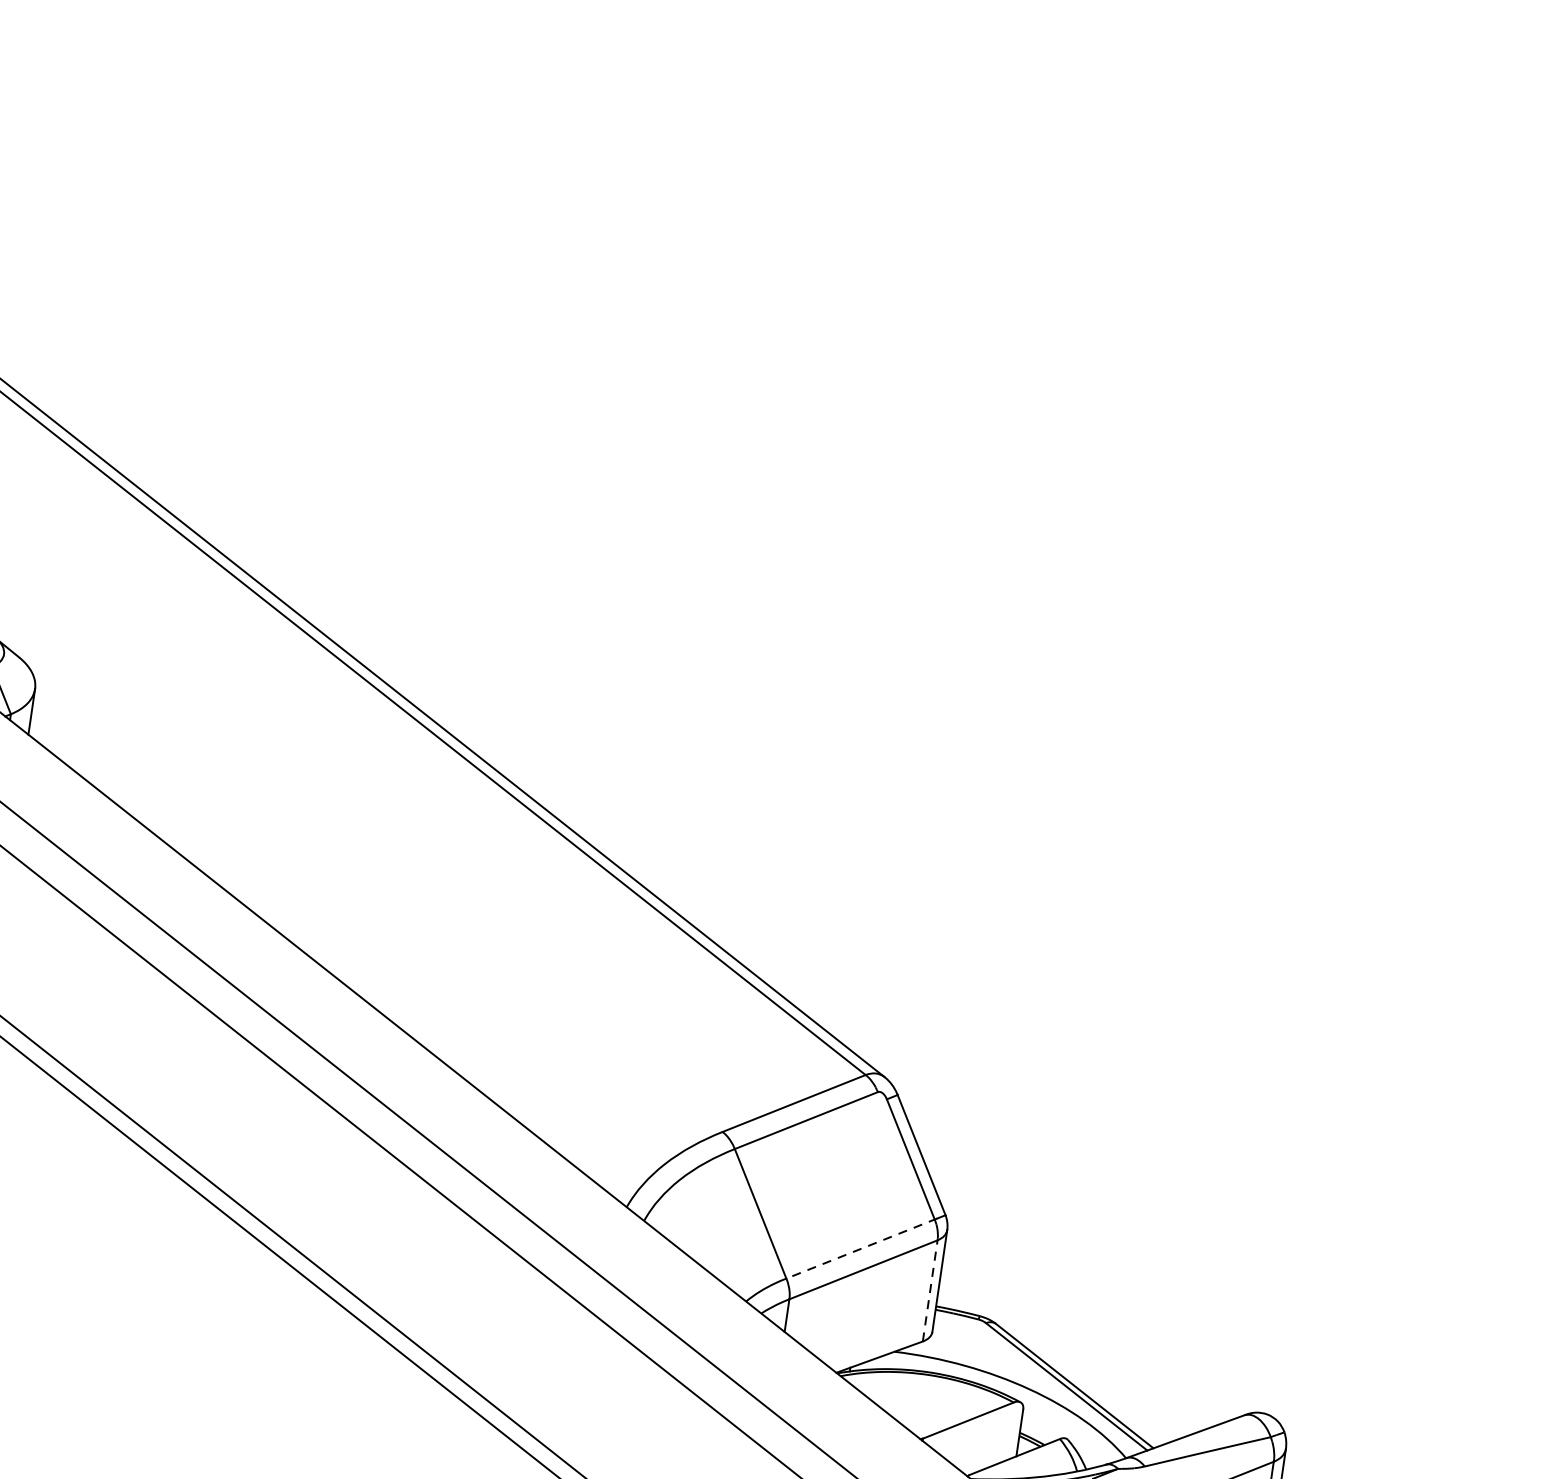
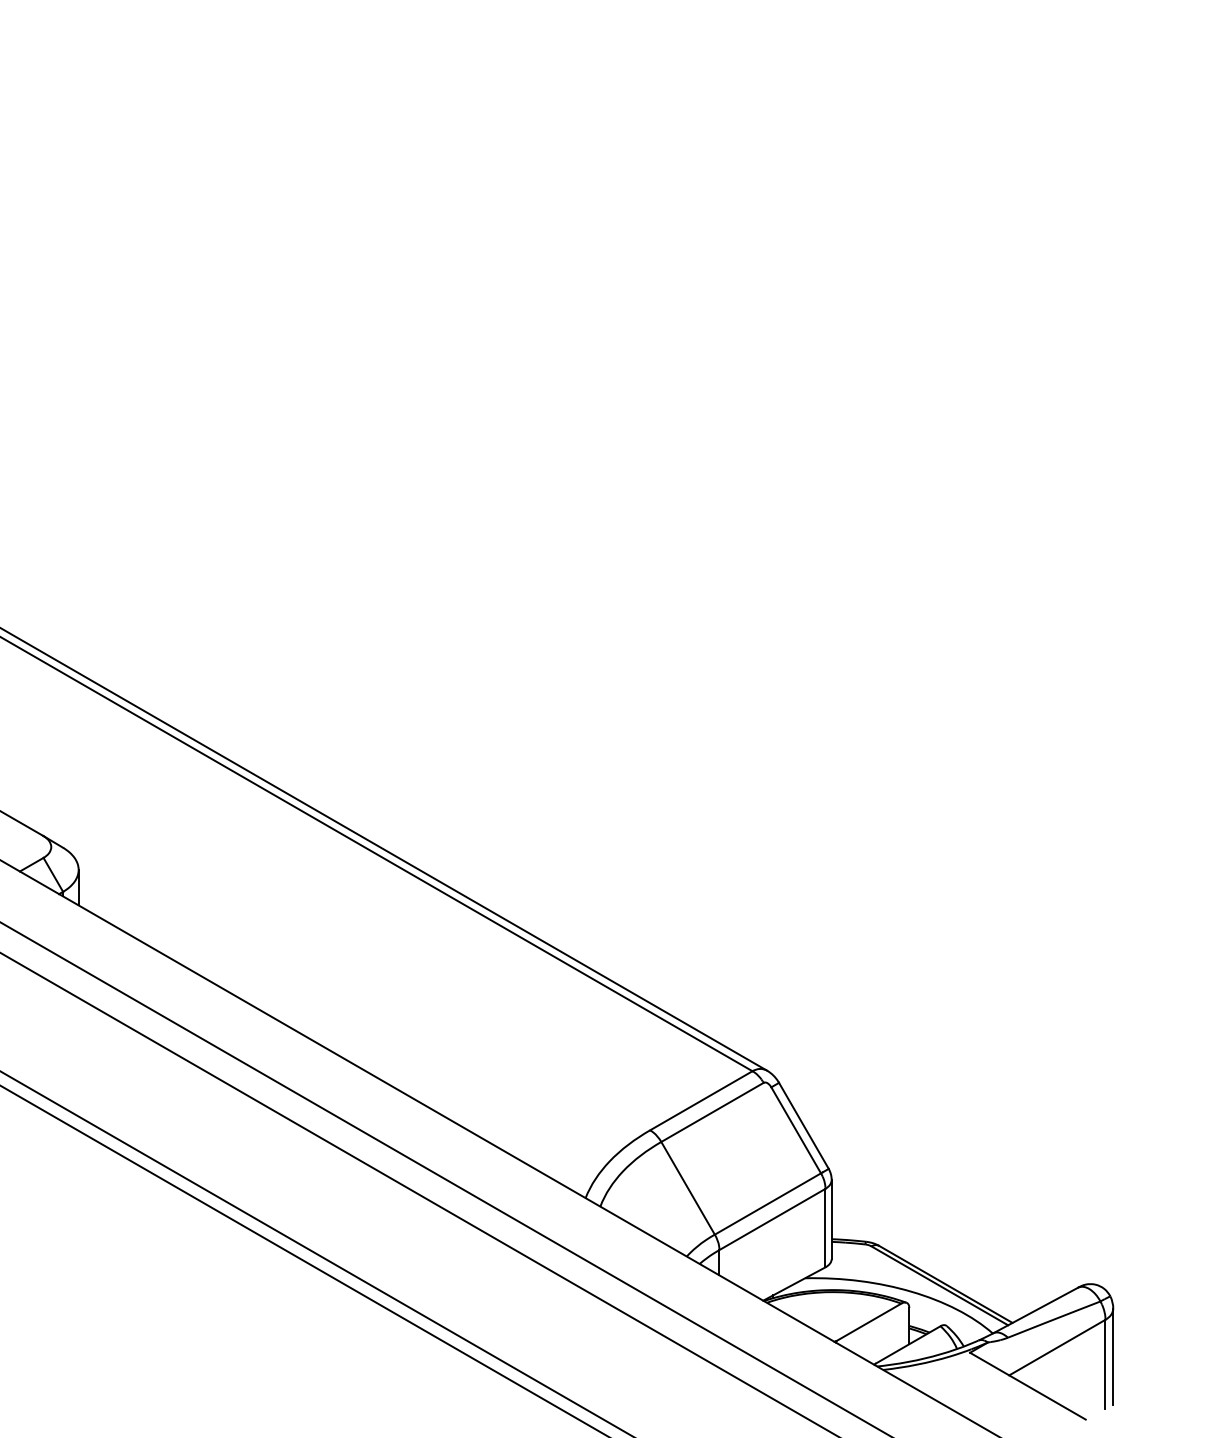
line: (861, 1248) -> (768, 1203), dashed -> solid
line: (930, 1290) -> (825, 1227), dashed -> solid

